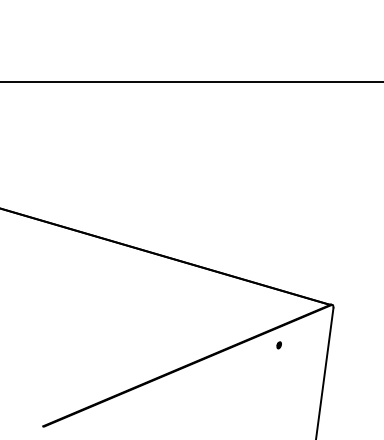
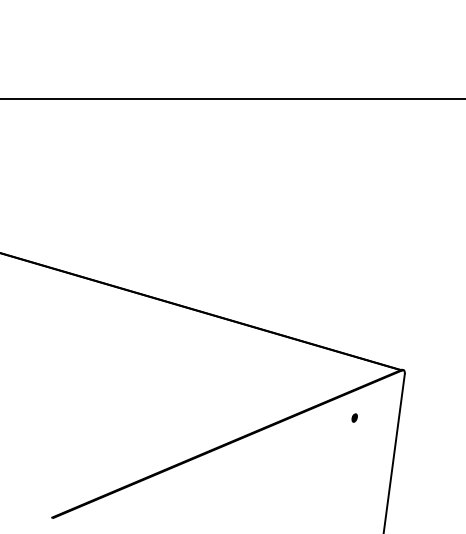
part: (278, 345) -> (353, 418), moved

